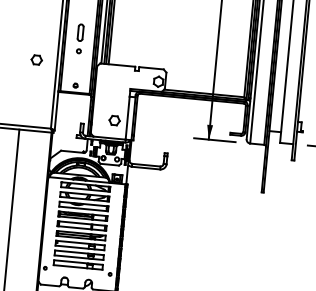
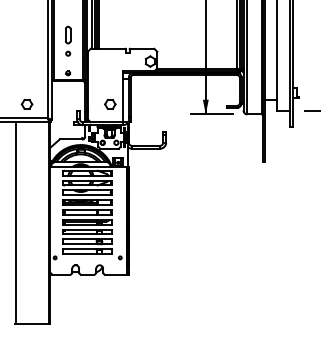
part: (80, 38) -> (68, 40), moved
part: (36, 59) -> (26, 103), moved

